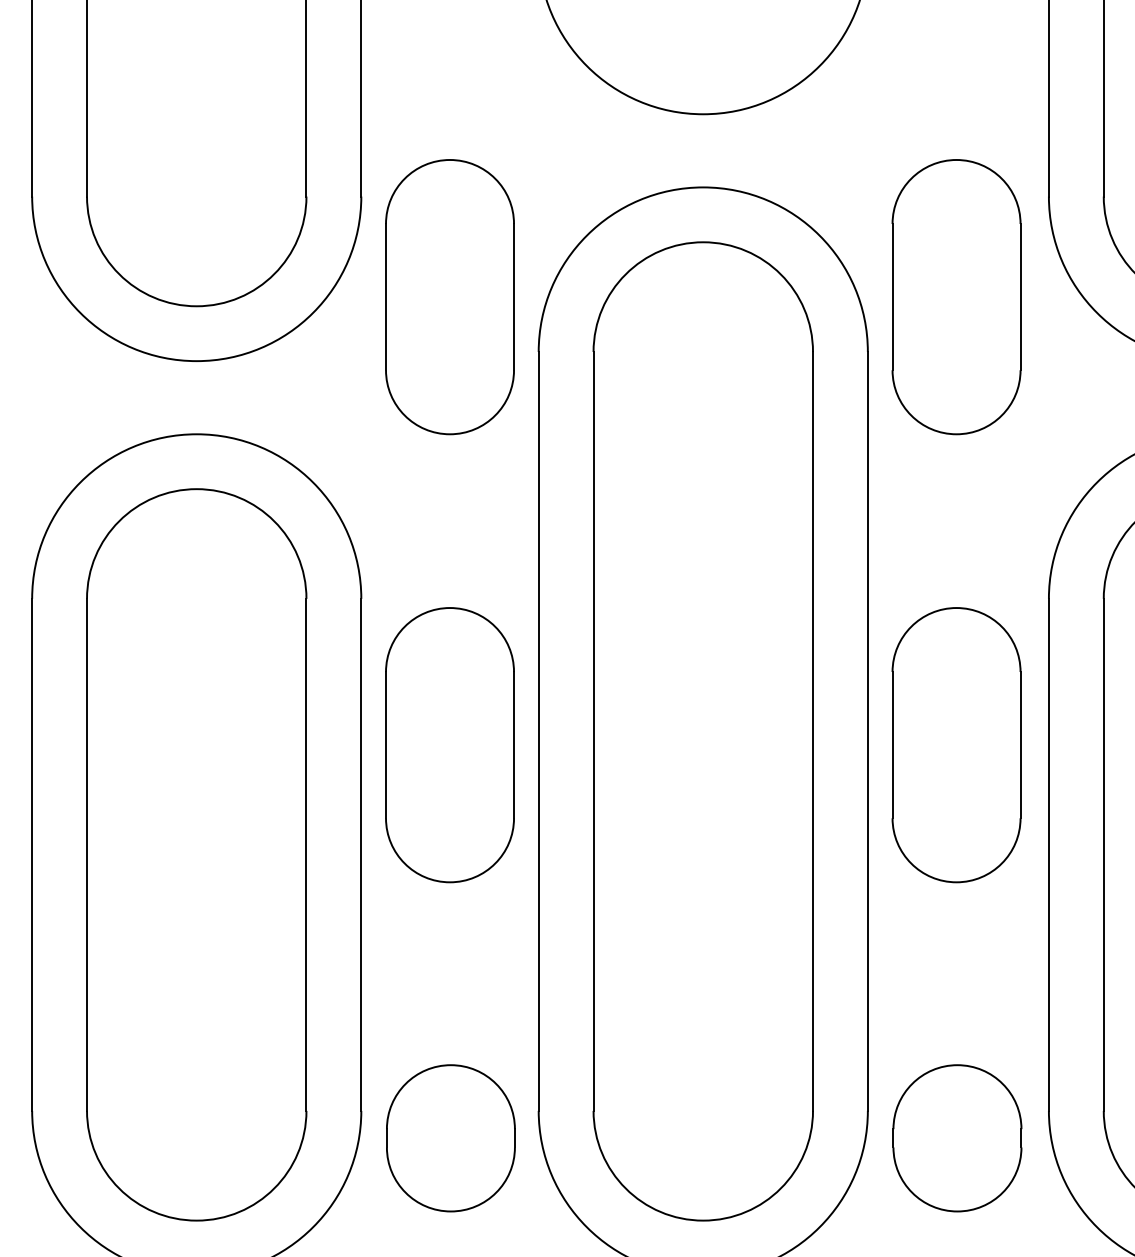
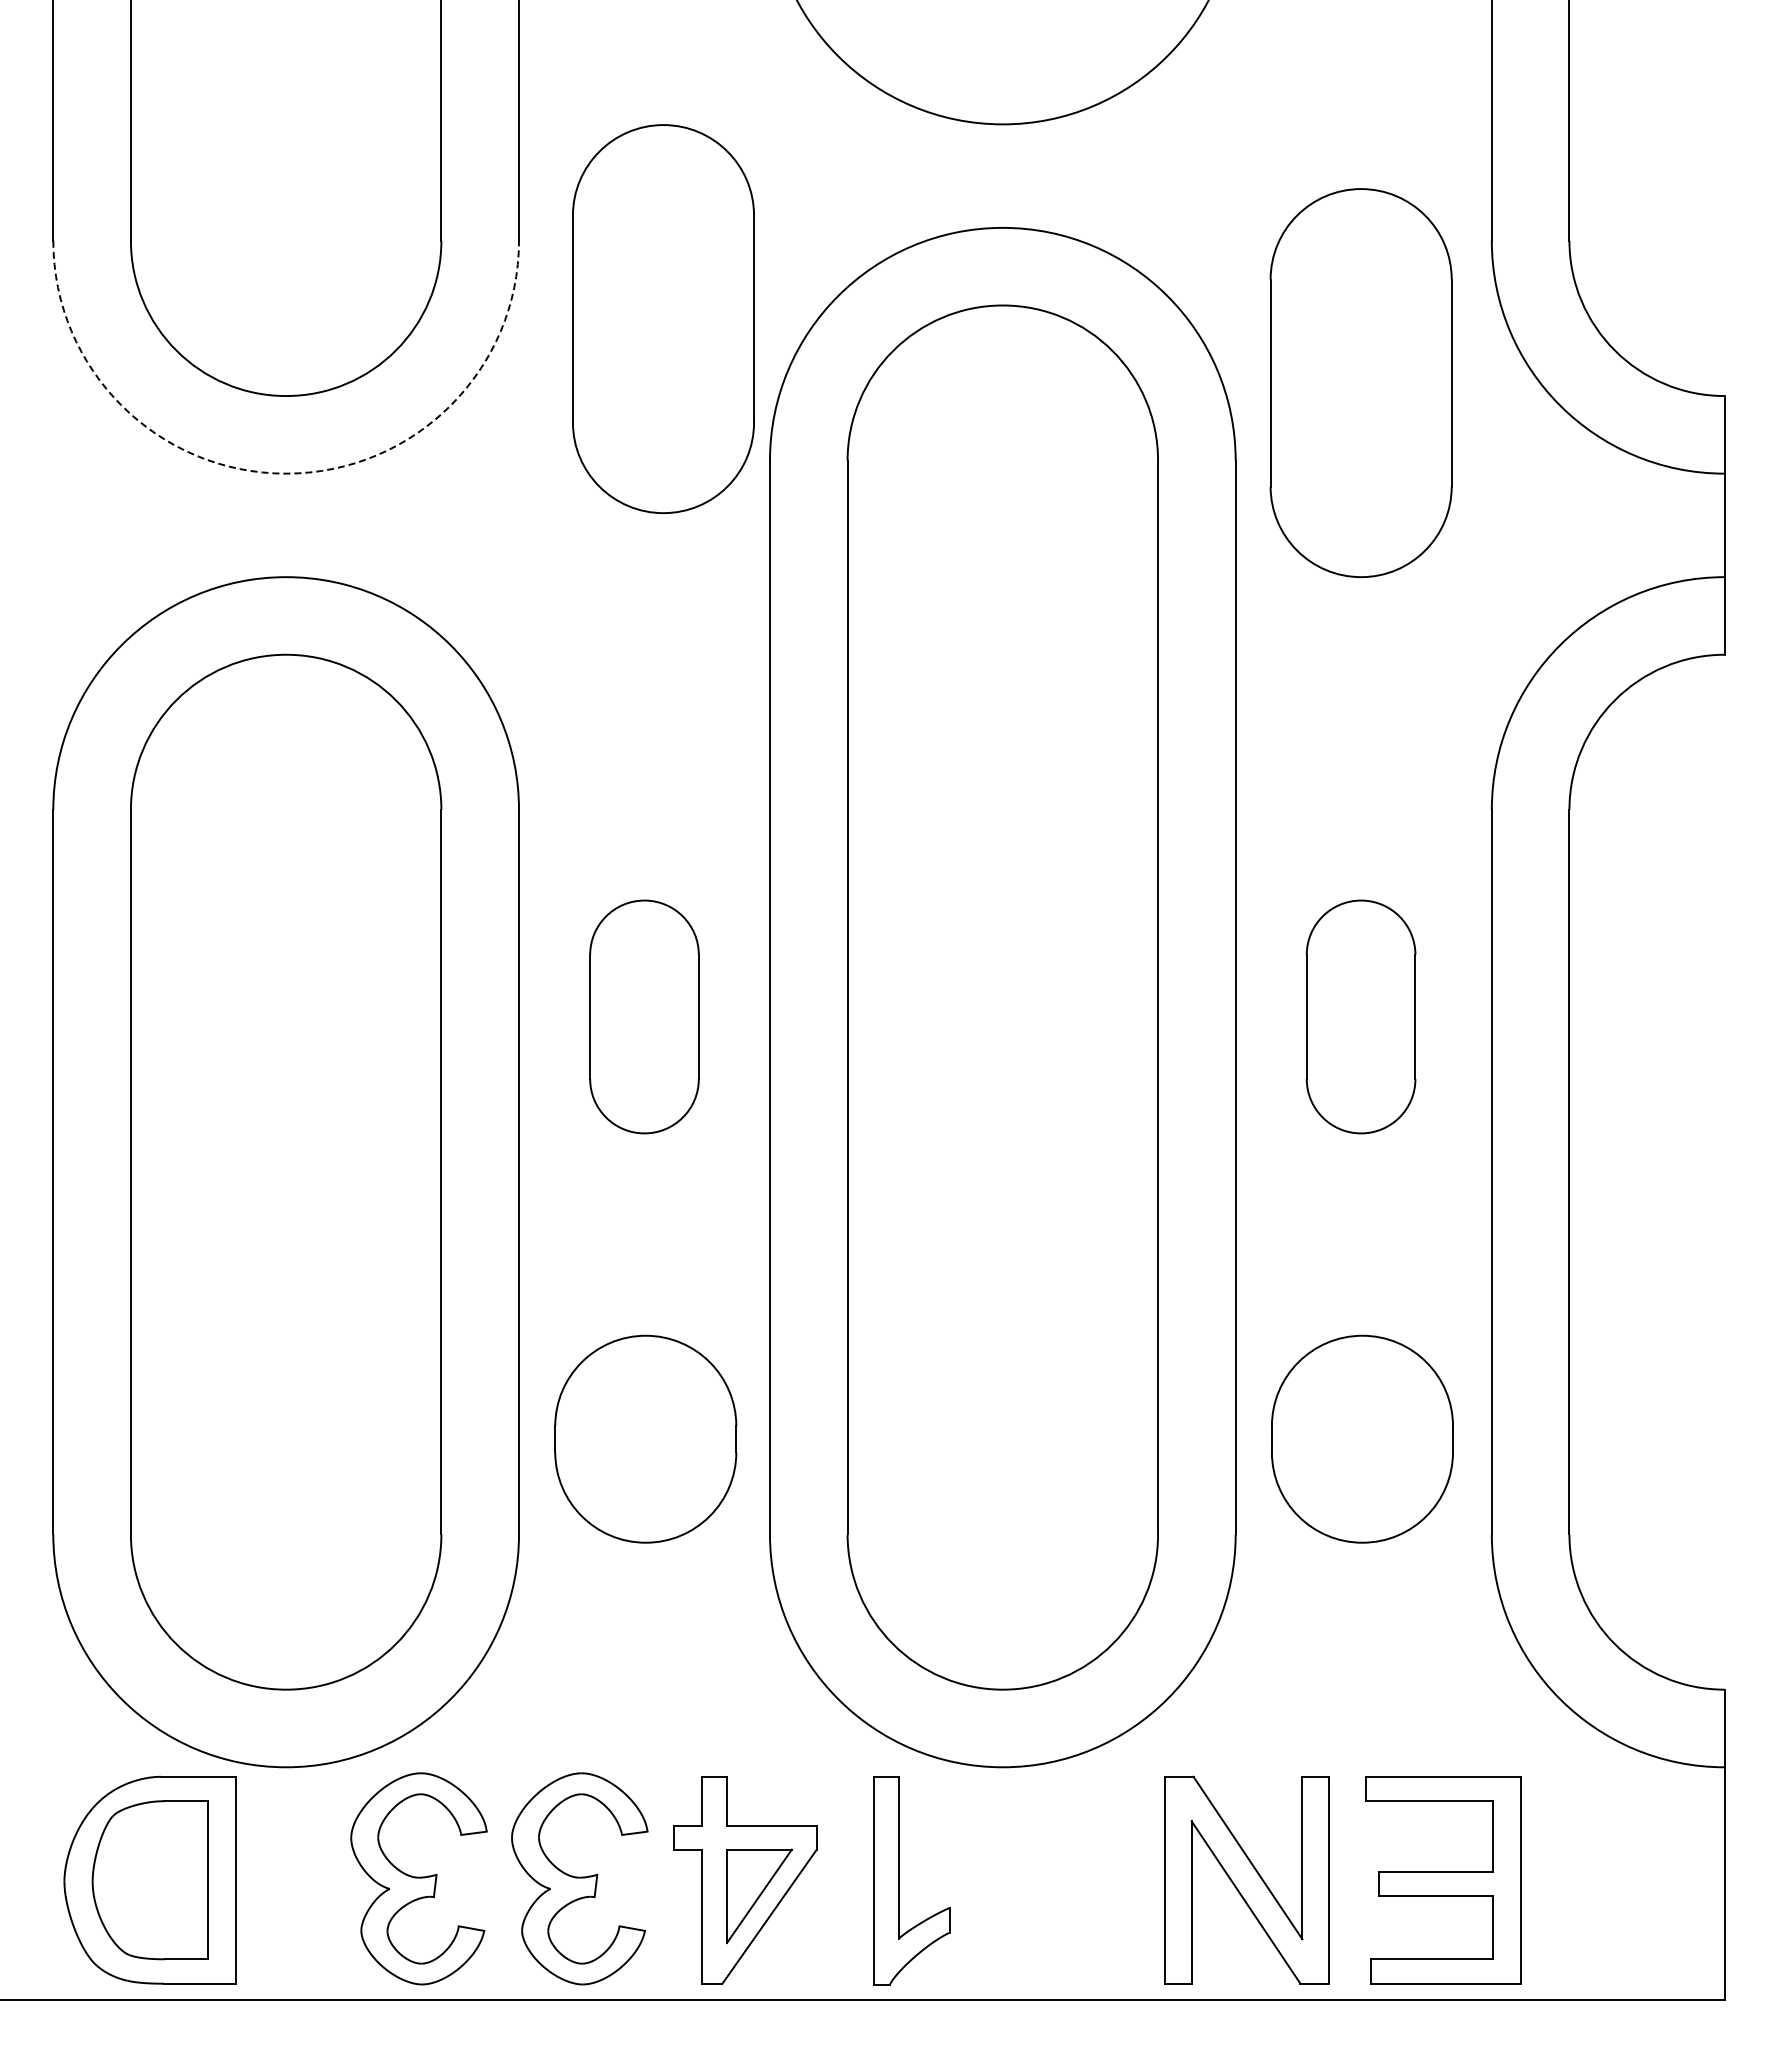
part: (450, 296) -> (663, 318), moved
arc: (196, 361) -> (286, 473), solid -> dashed
part: (450, 744) -> (644, 1016), size x0.6
part: (956, 744) -> (1360, 1016), size x0.6
part: (450, 1137) -> (645, 1438), moved
part: (957, 1137) -> (1362, 1438), moved

